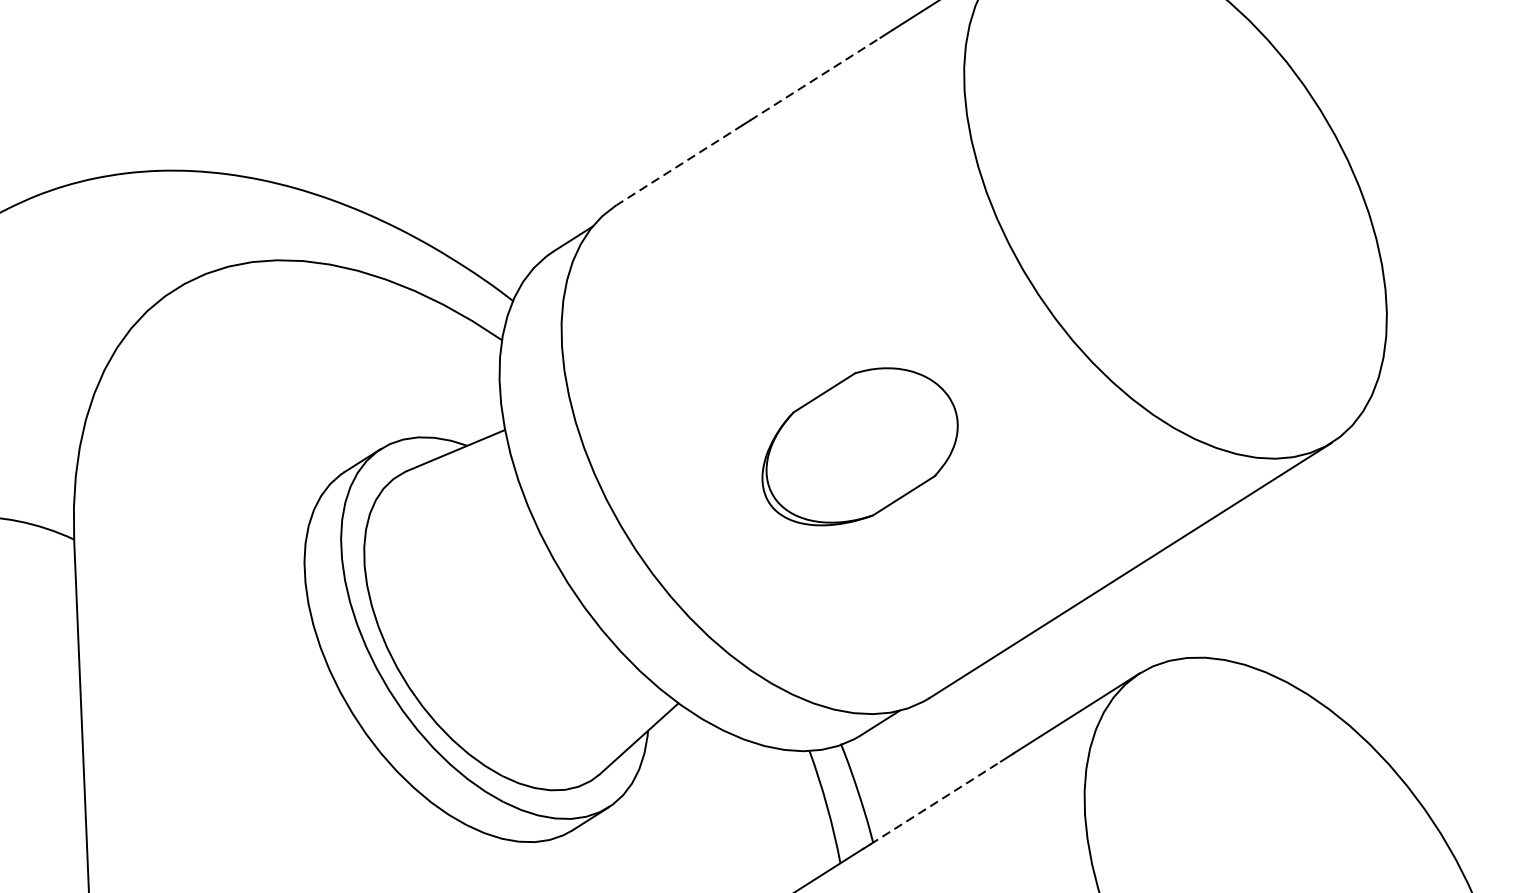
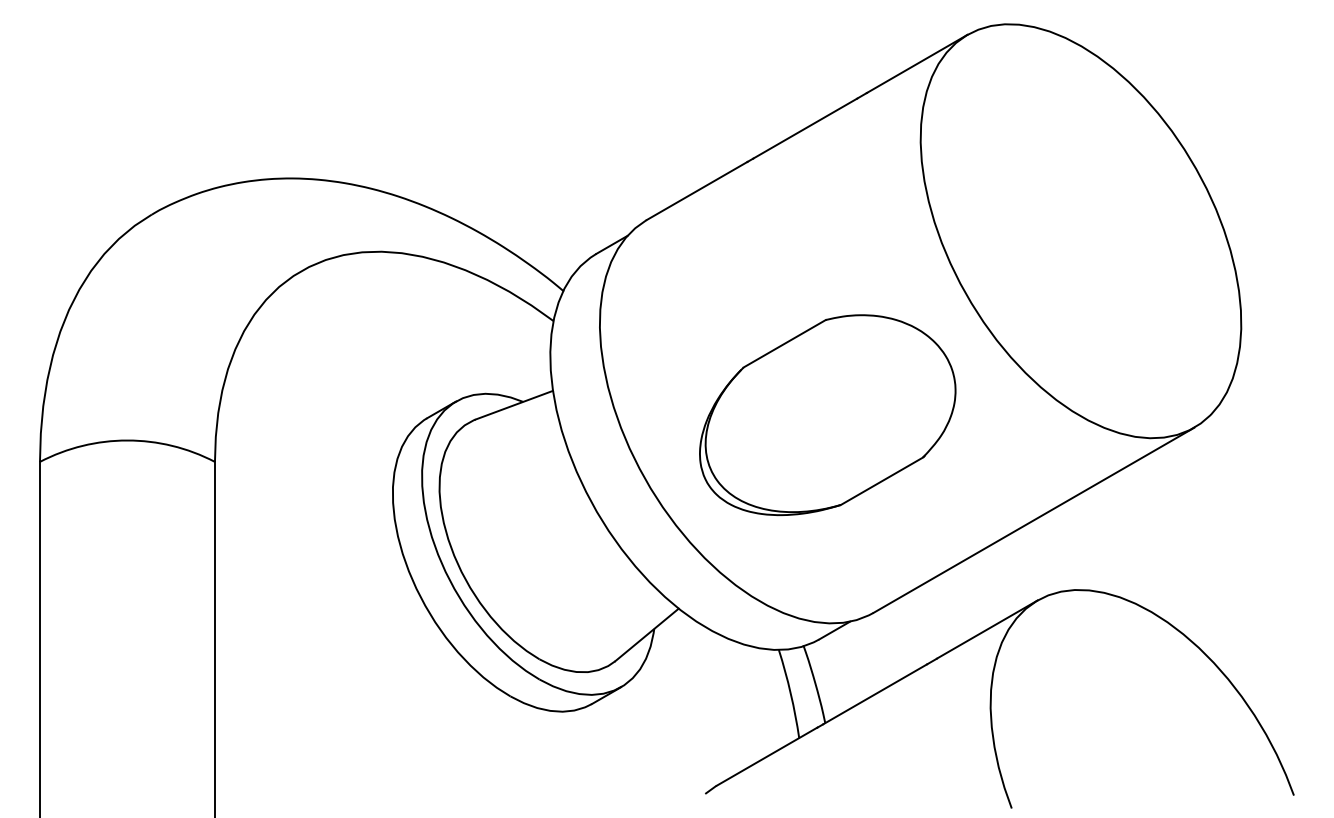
line: (815, 78) -> (805, 128), dashed -> solid
line: (678, 165) -> (696, 191), dashed -> solid
part: (859, 446) -> (827, 415), size x1.67
line: (936, 803) -> (875, 694), dashed -> solid

